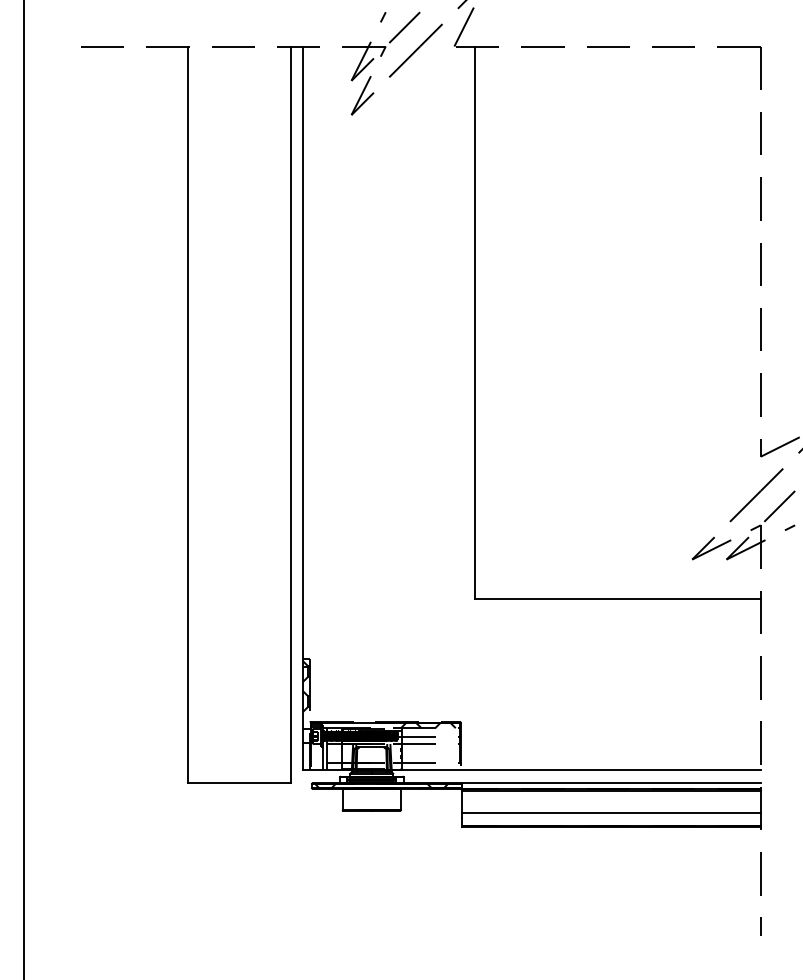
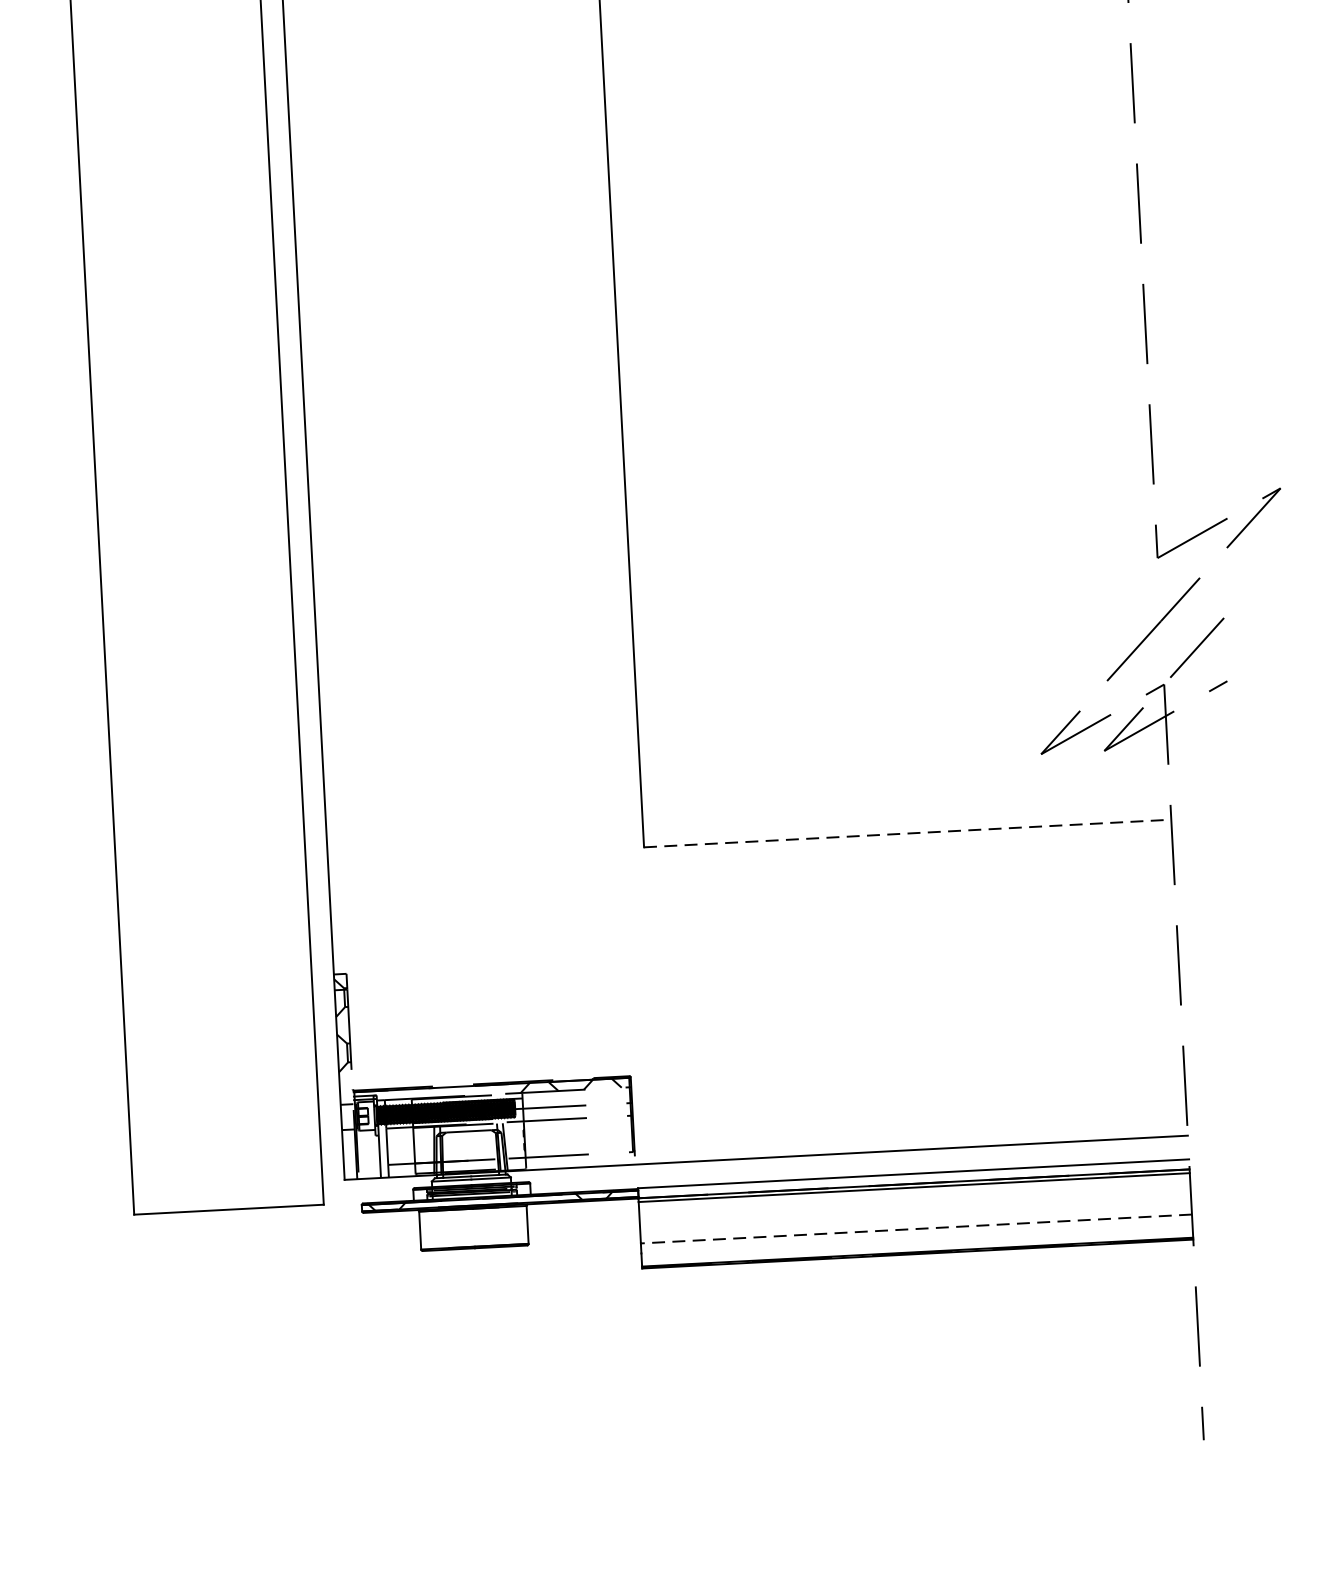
line: (618, 598) -> (909, 833), solid -> dashed
line: (611, 813) -> (916, 1229), solid -> dashed

